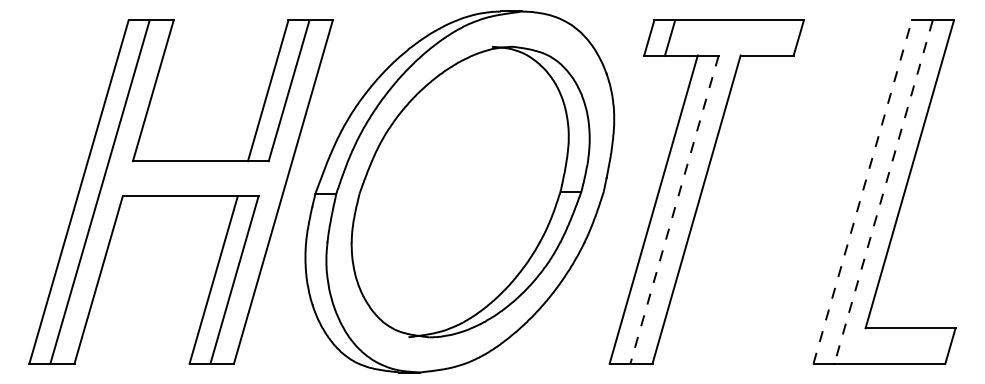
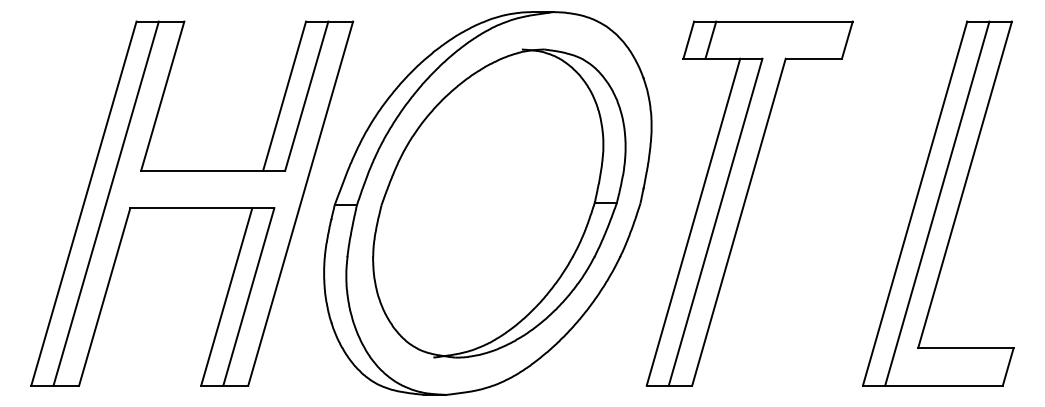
line: (863, 192) -> (915, 203), dashed -> solid
line: (883, 192) -> (937, 204), dashed -> solid
line: (674, 209) -> (715, 222), dashed -> solid

